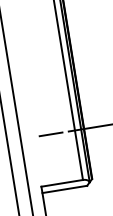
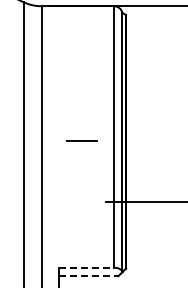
line: (50, 134) -> (81, 140), moved
line: (62, 183) -> (86, 267), solid -> dashed
line: (64, 189) -> (88, 276), solid -> dashed

